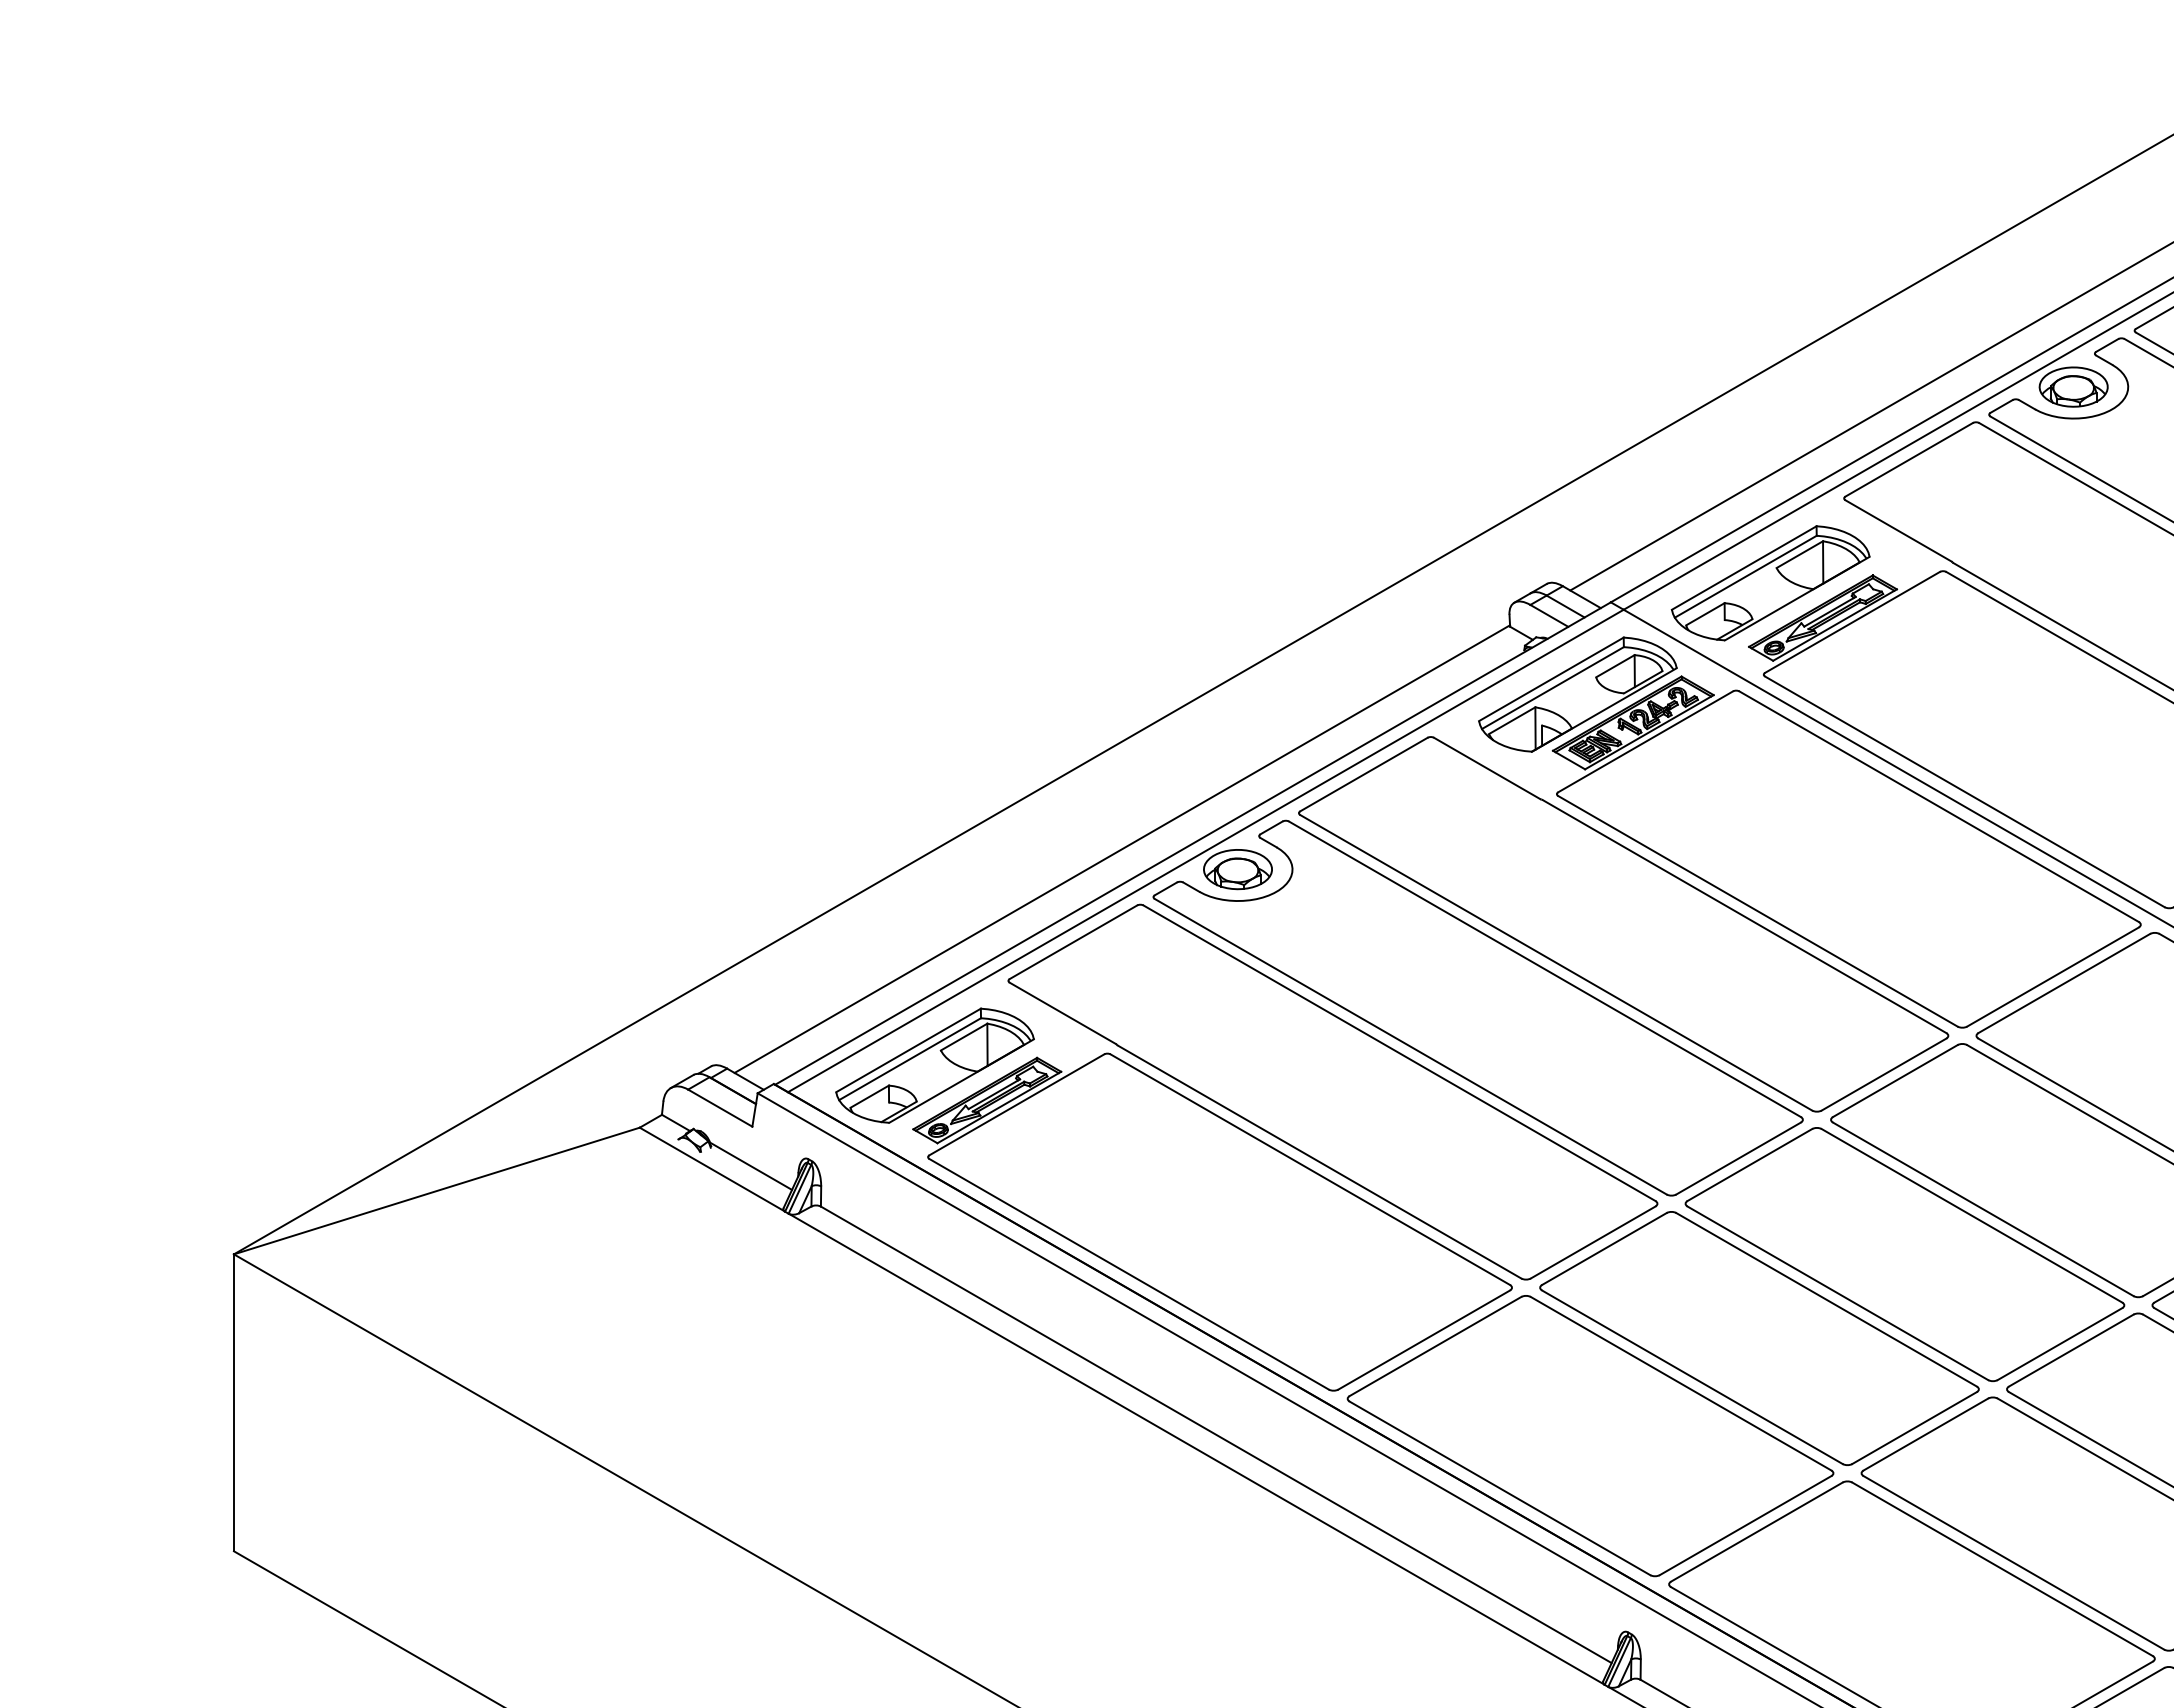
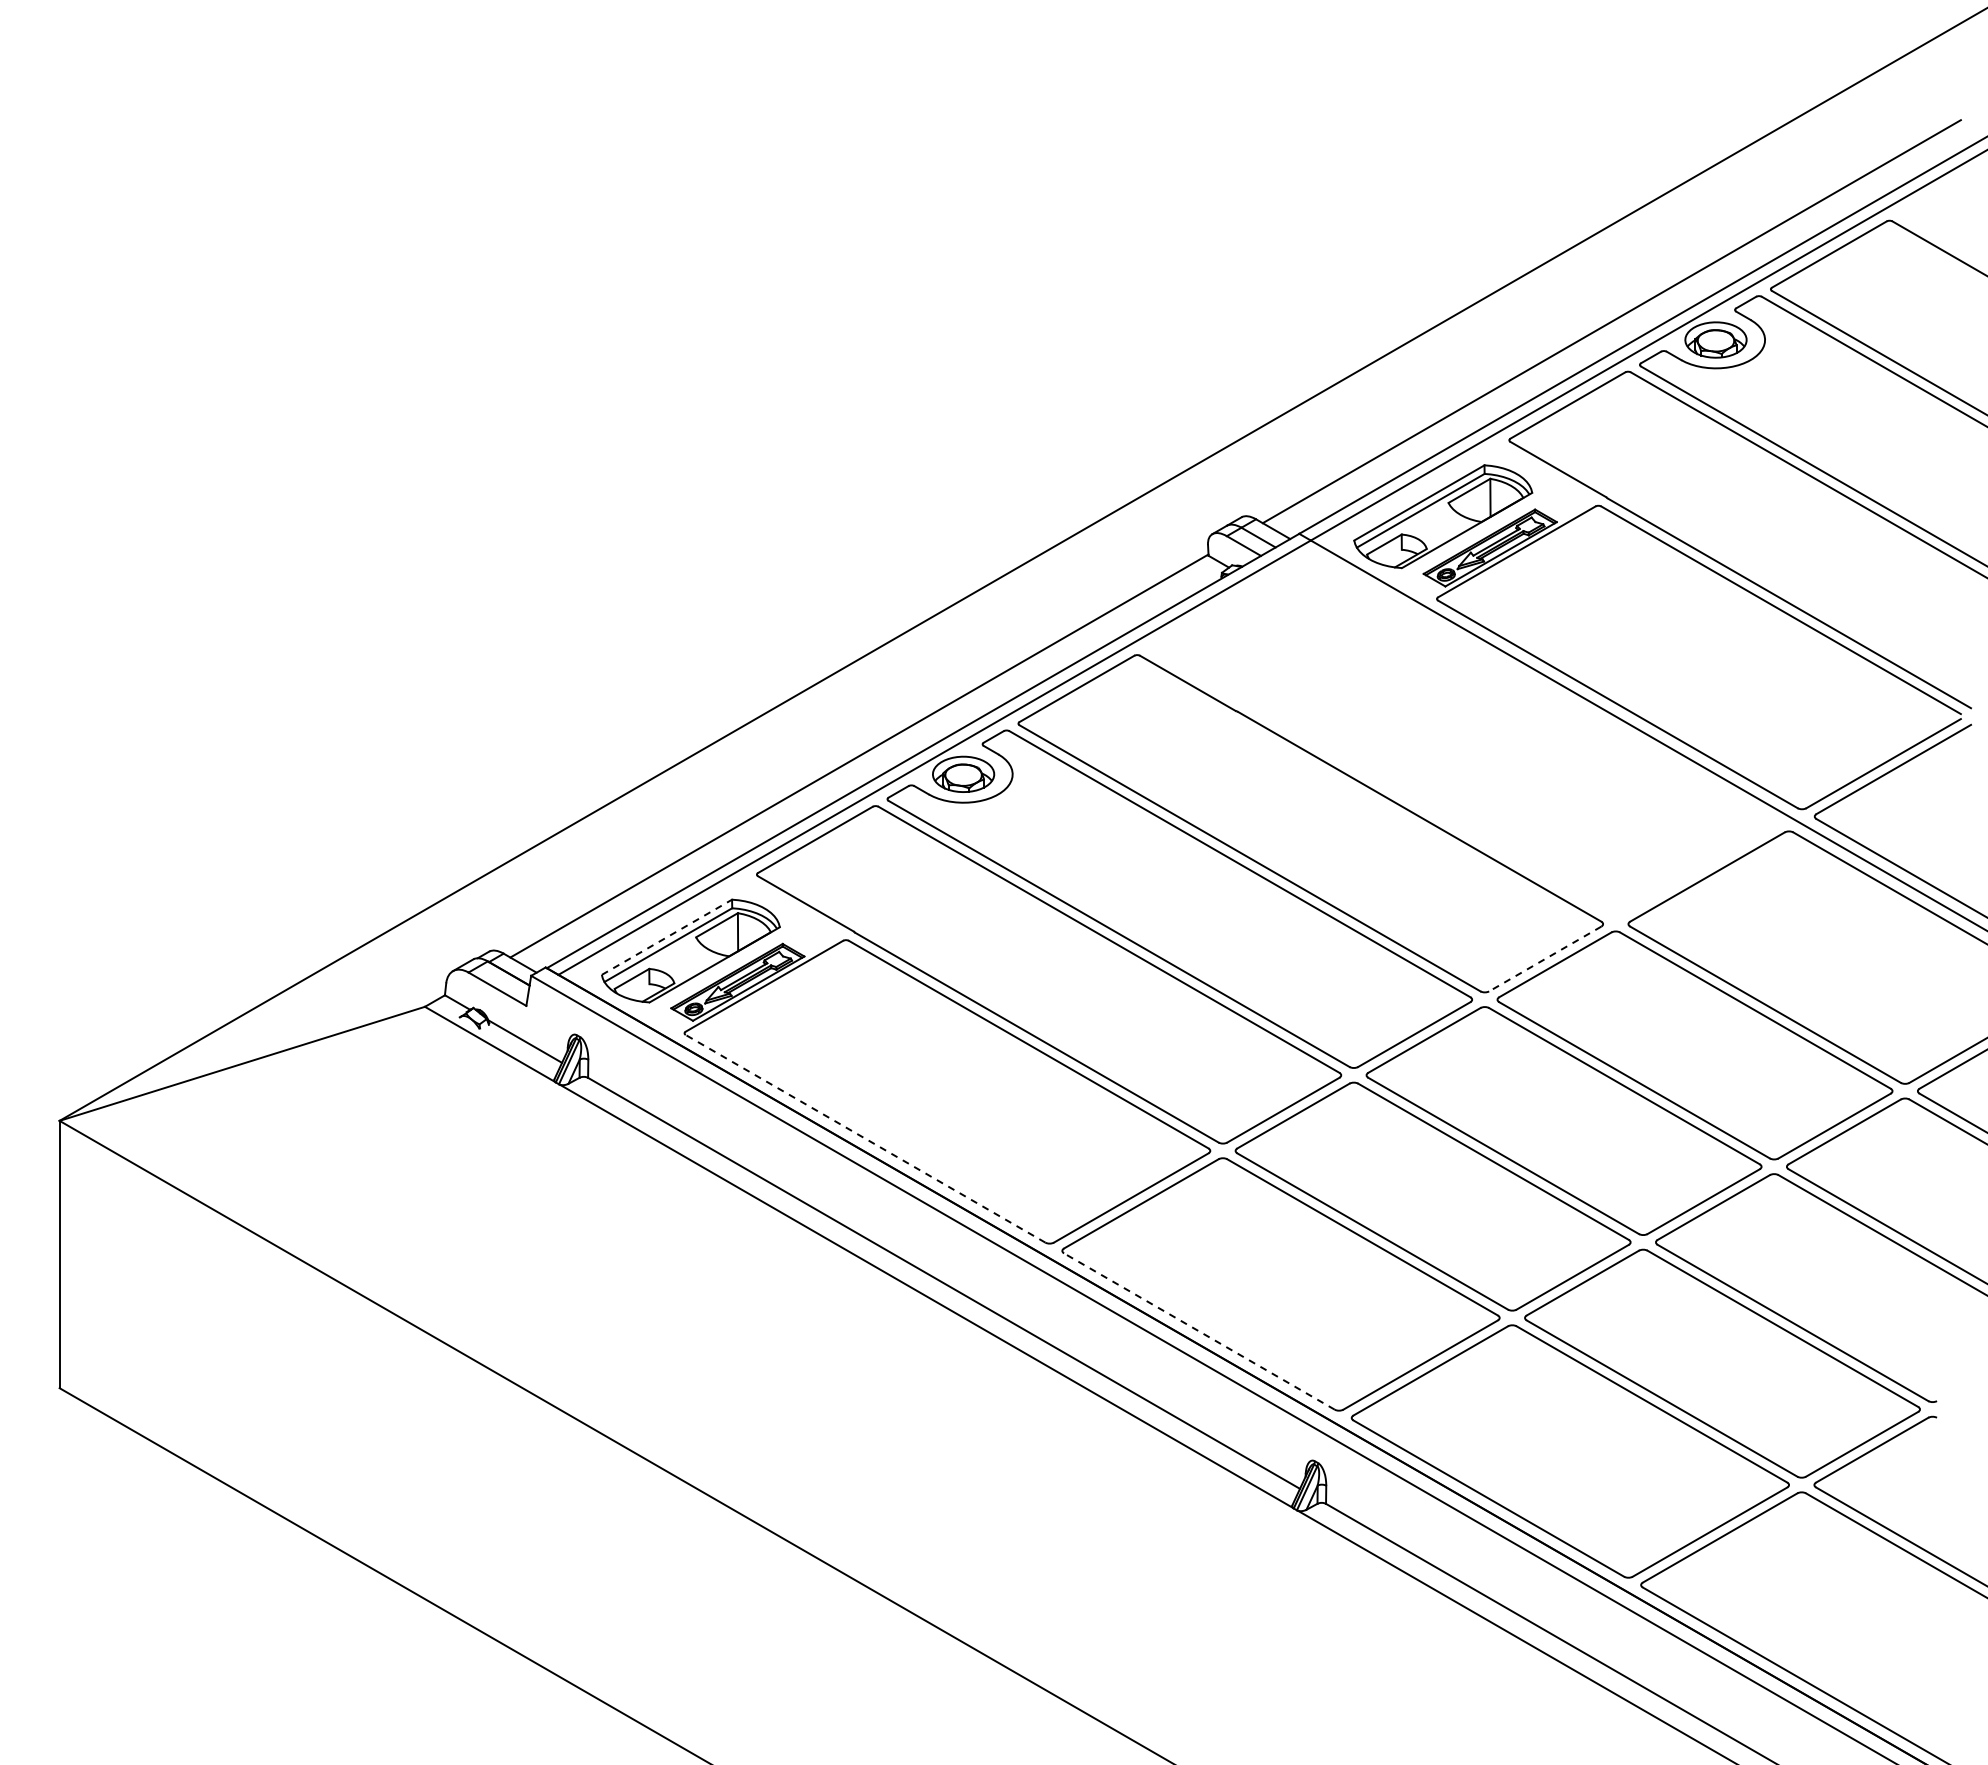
part: (1809, 831) -> (1478, 740), removed
line: (909, 1050) -> (667, 937), solid -> dashed
line: (1884, 1075) -> (1545, 959), solid -> dashed
line: (1129, 1273) -> (865, 1138), solid -> dashed
line: (1500, 1488) -> (1199, 1331), solid -> dashed

